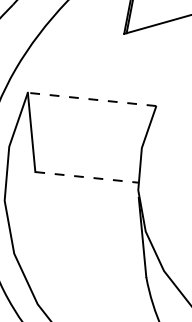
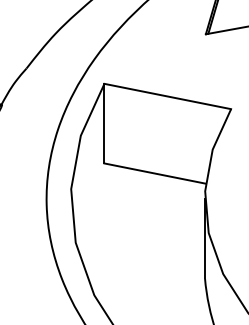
line: (91, 99) -> (167, 96), dashed -> solid
line: (87, 177) -> (155, 173), dashed -> solid

